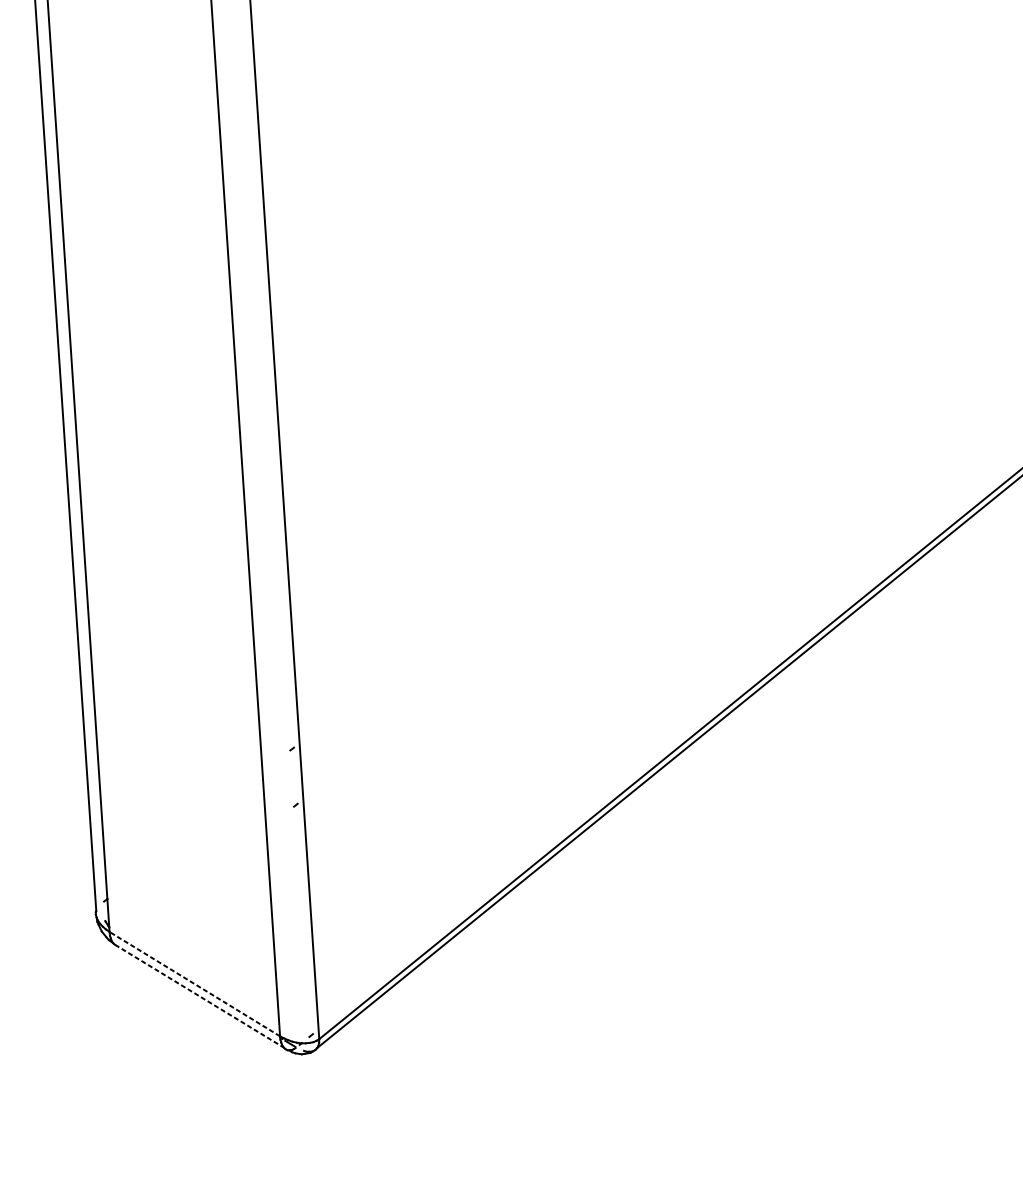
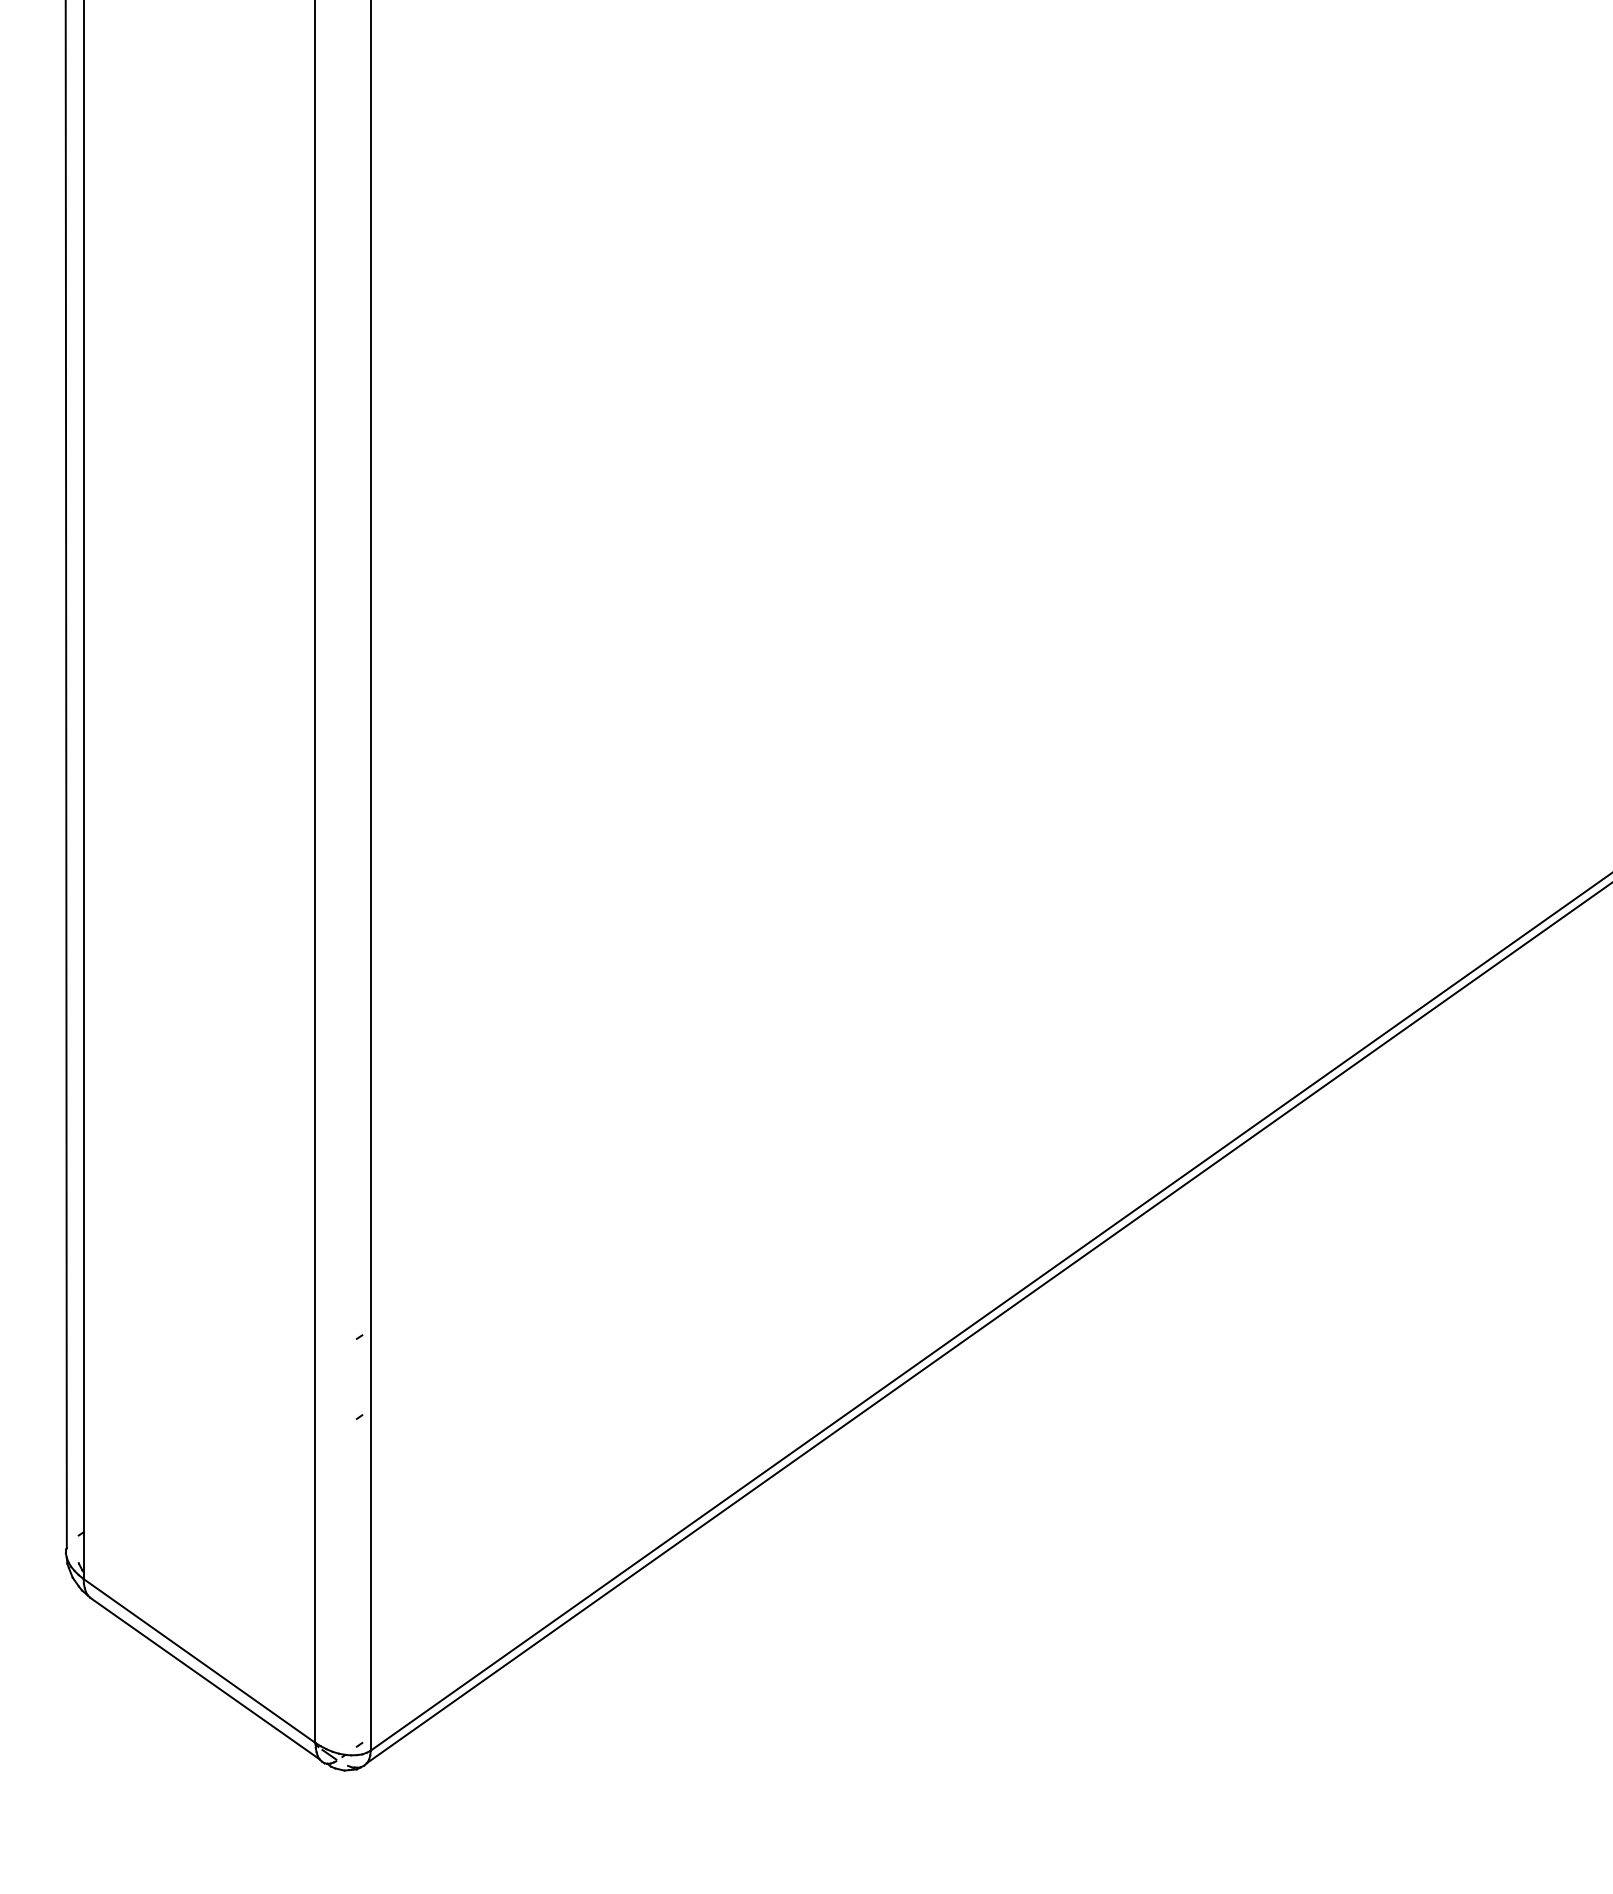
line: (194, 984) -> (199, 1661), dashed -> solid
line: (199, 996) -> (205, 1678), dashed -> solid

